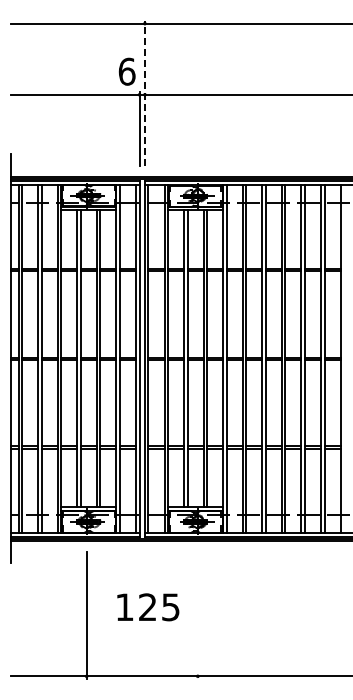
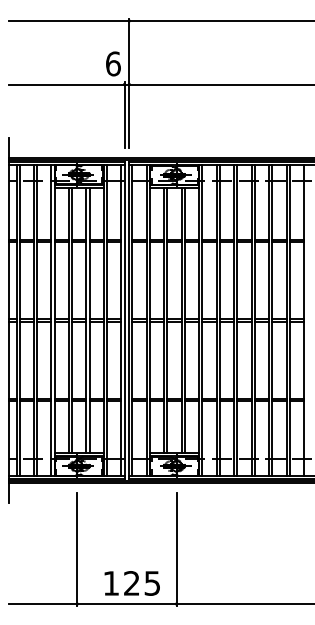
line: (144, 92) -> (128, 82), dashed -> solid
text: (148, 607) -> (132, 583), moved
line: (197, 615) -> (176, 549), added

